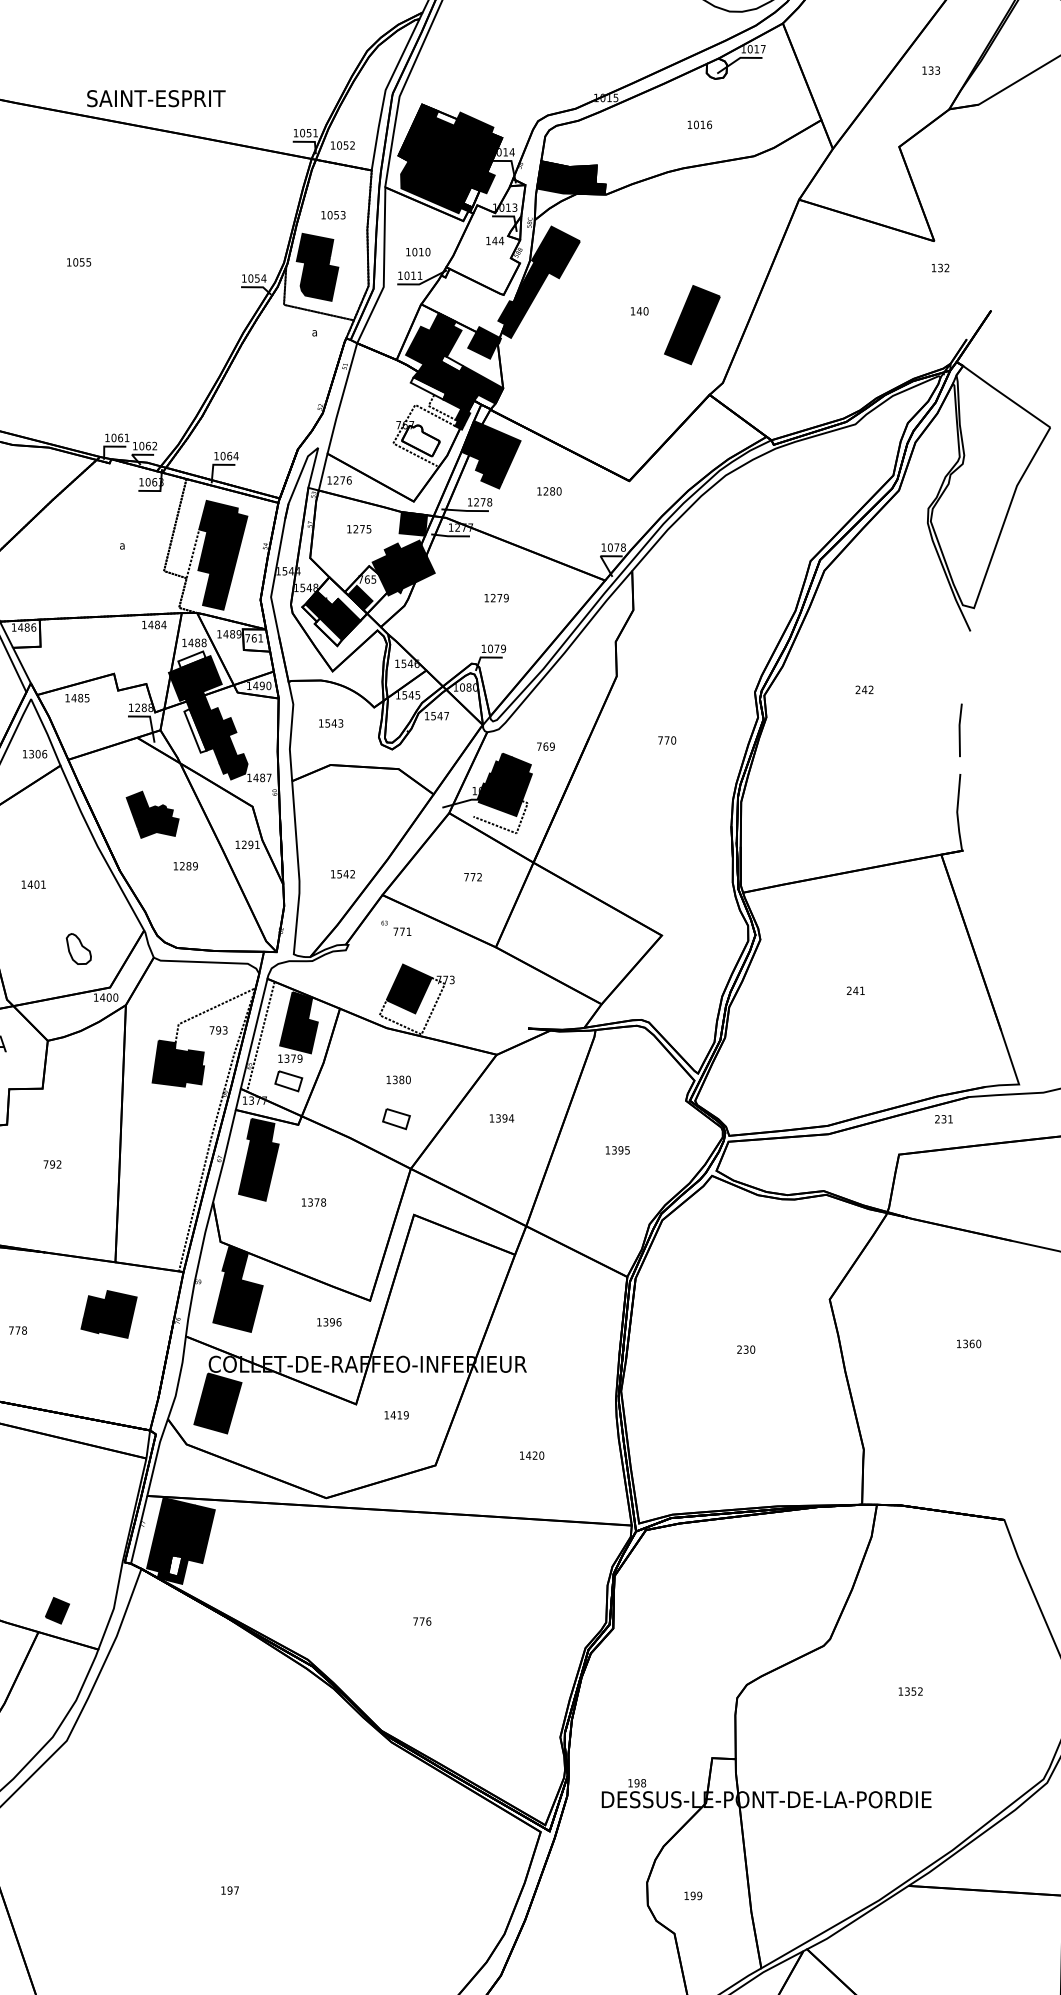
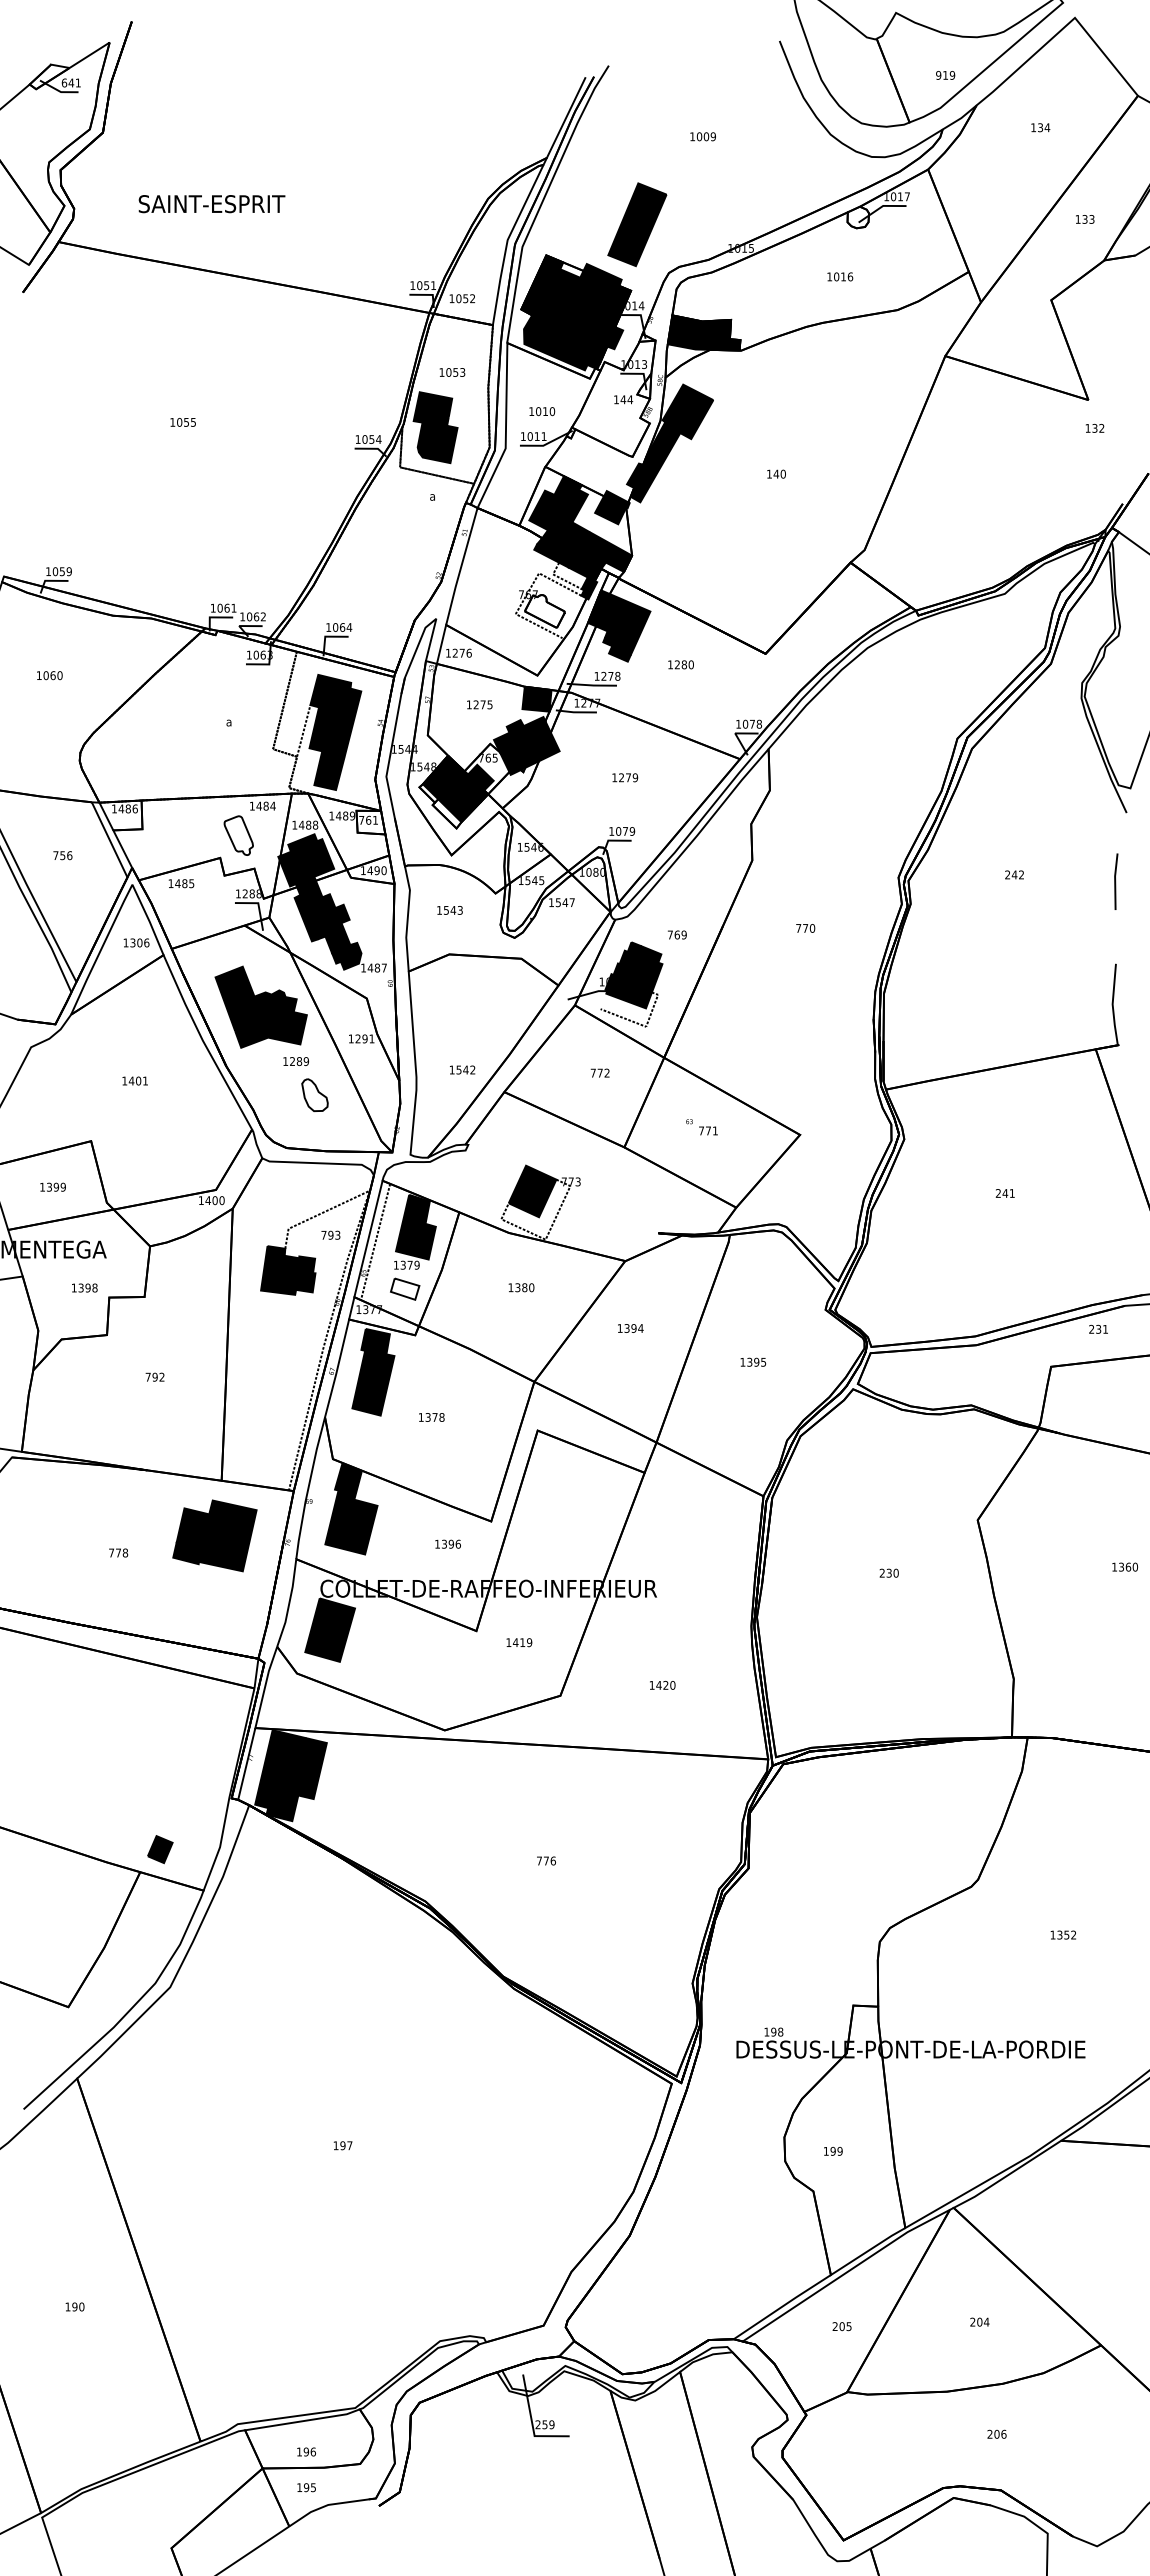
text: (155, 99) -> (211, 204), moved
fill: (471, 197) -> (598, 353), added
part: (692, 324) -> (637, 224), moved
fill: (451, 363) -> (577, 529), added
fill: (427, 388) -> (552, 555), added
fill: (342, 598) -> (461, 778), added
part: (131, 652) -> (238, 835), added
fill: (191, 659) -> (302, 842), added
line: (960, 730) -> (1116, 881), moved
fill: (195, 731) -> (306, 918), added
part: (152, 814) -> (260, 1006), size x1.67
text: (395, 928) -> (701, 1127), moved
part: (78, 948) -> (314, 1094), moved
part: (396, 1118) -> (519, 1328), removed
part: (108, 1314) -> (214, 1535), size x1.43
fill: (174, 1565) -> (284, 1801), added

